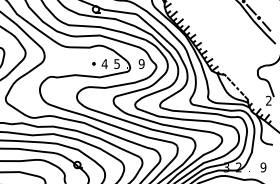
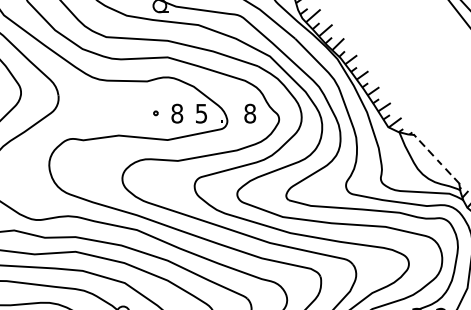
text: (104, 63) -> (176, 112), 4 -> 8
text: (141, 63) -> (249, 112), 9 -> 8

